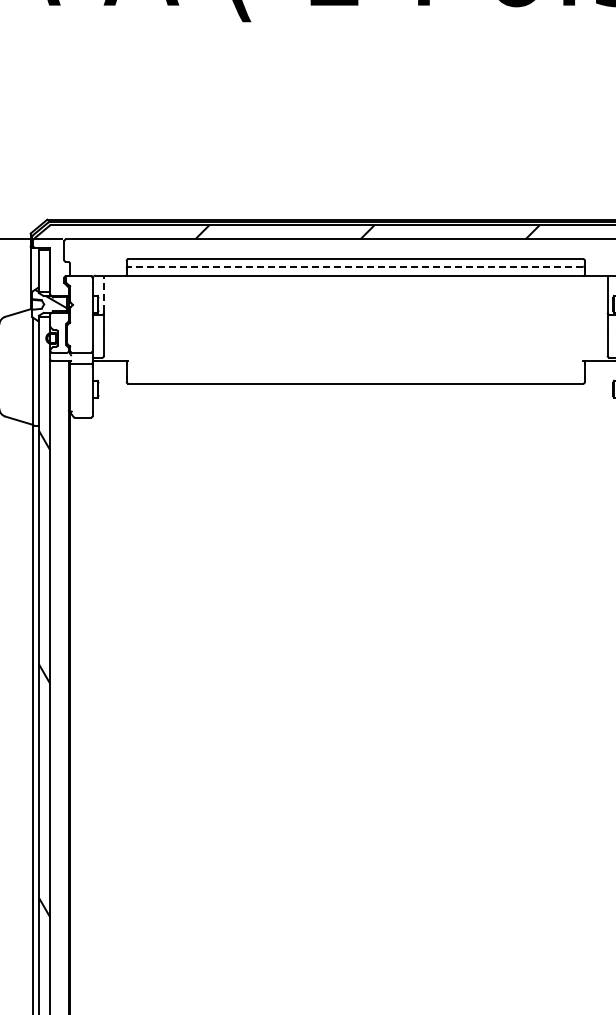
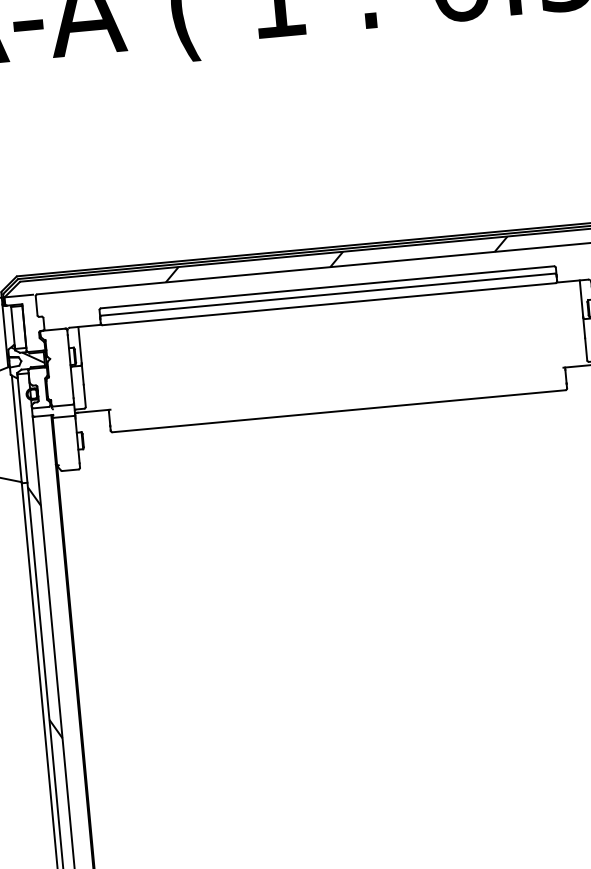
line: (355, 266) -> (327, 294), dashed -> solid
line: (104, 293) -> (80, 344), dashed -> solid

